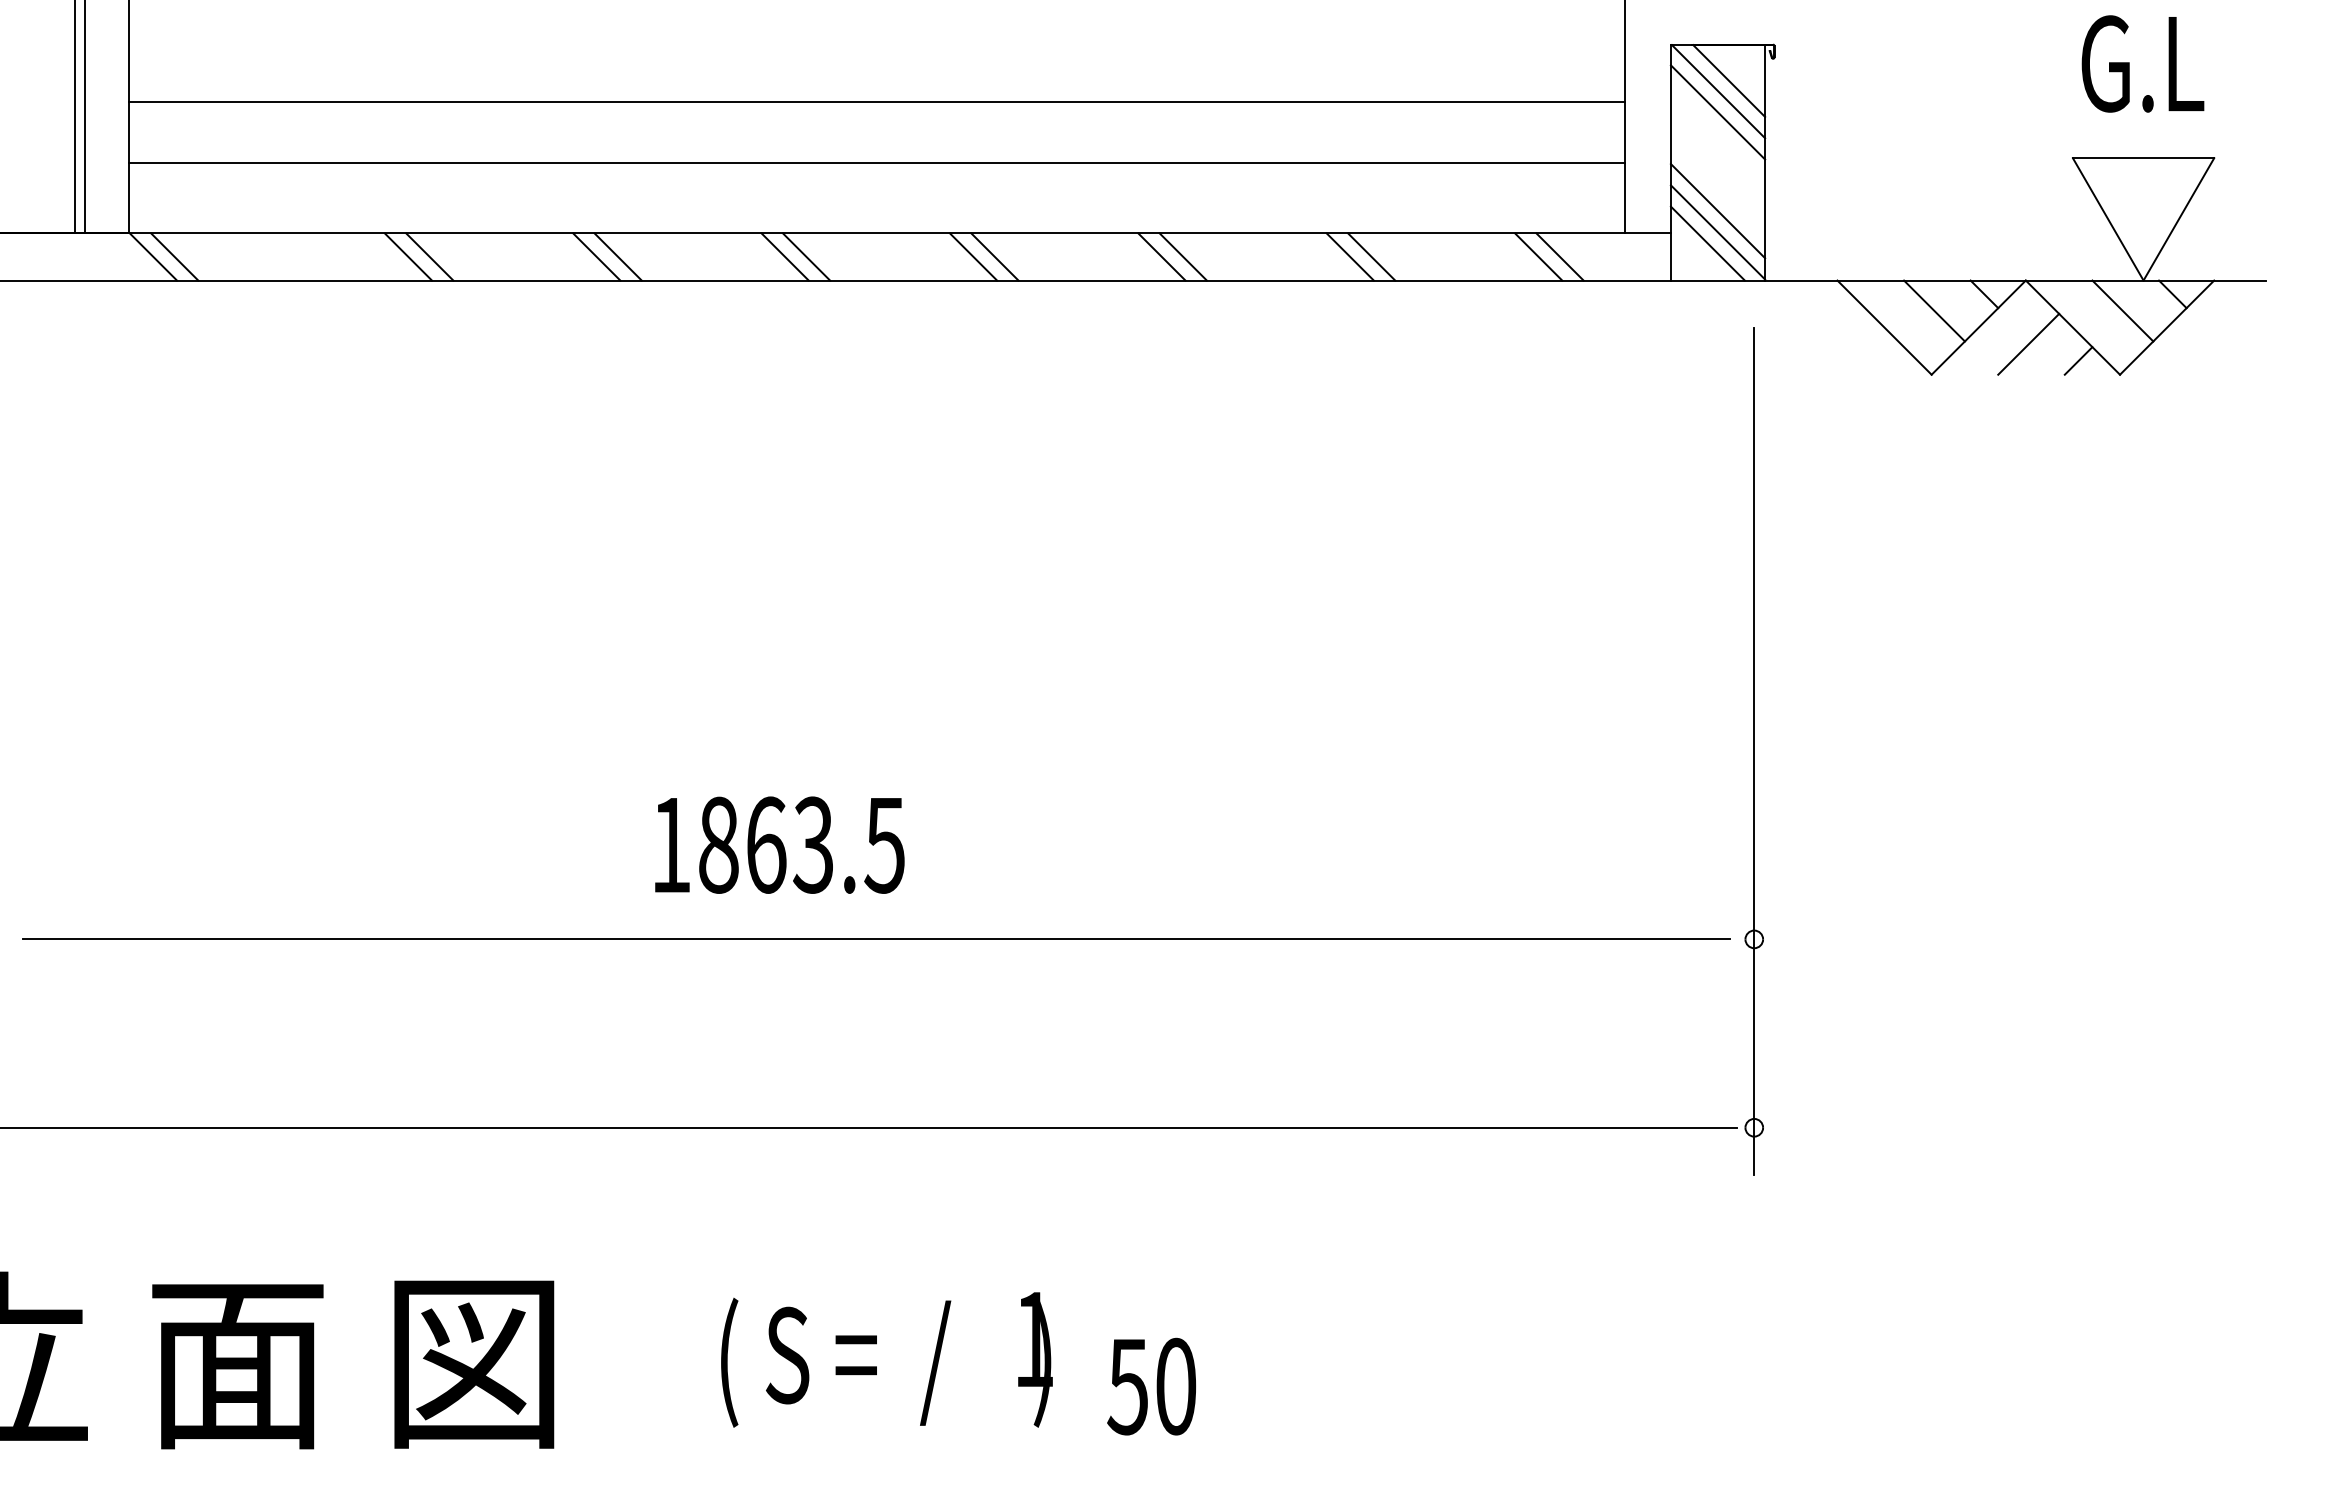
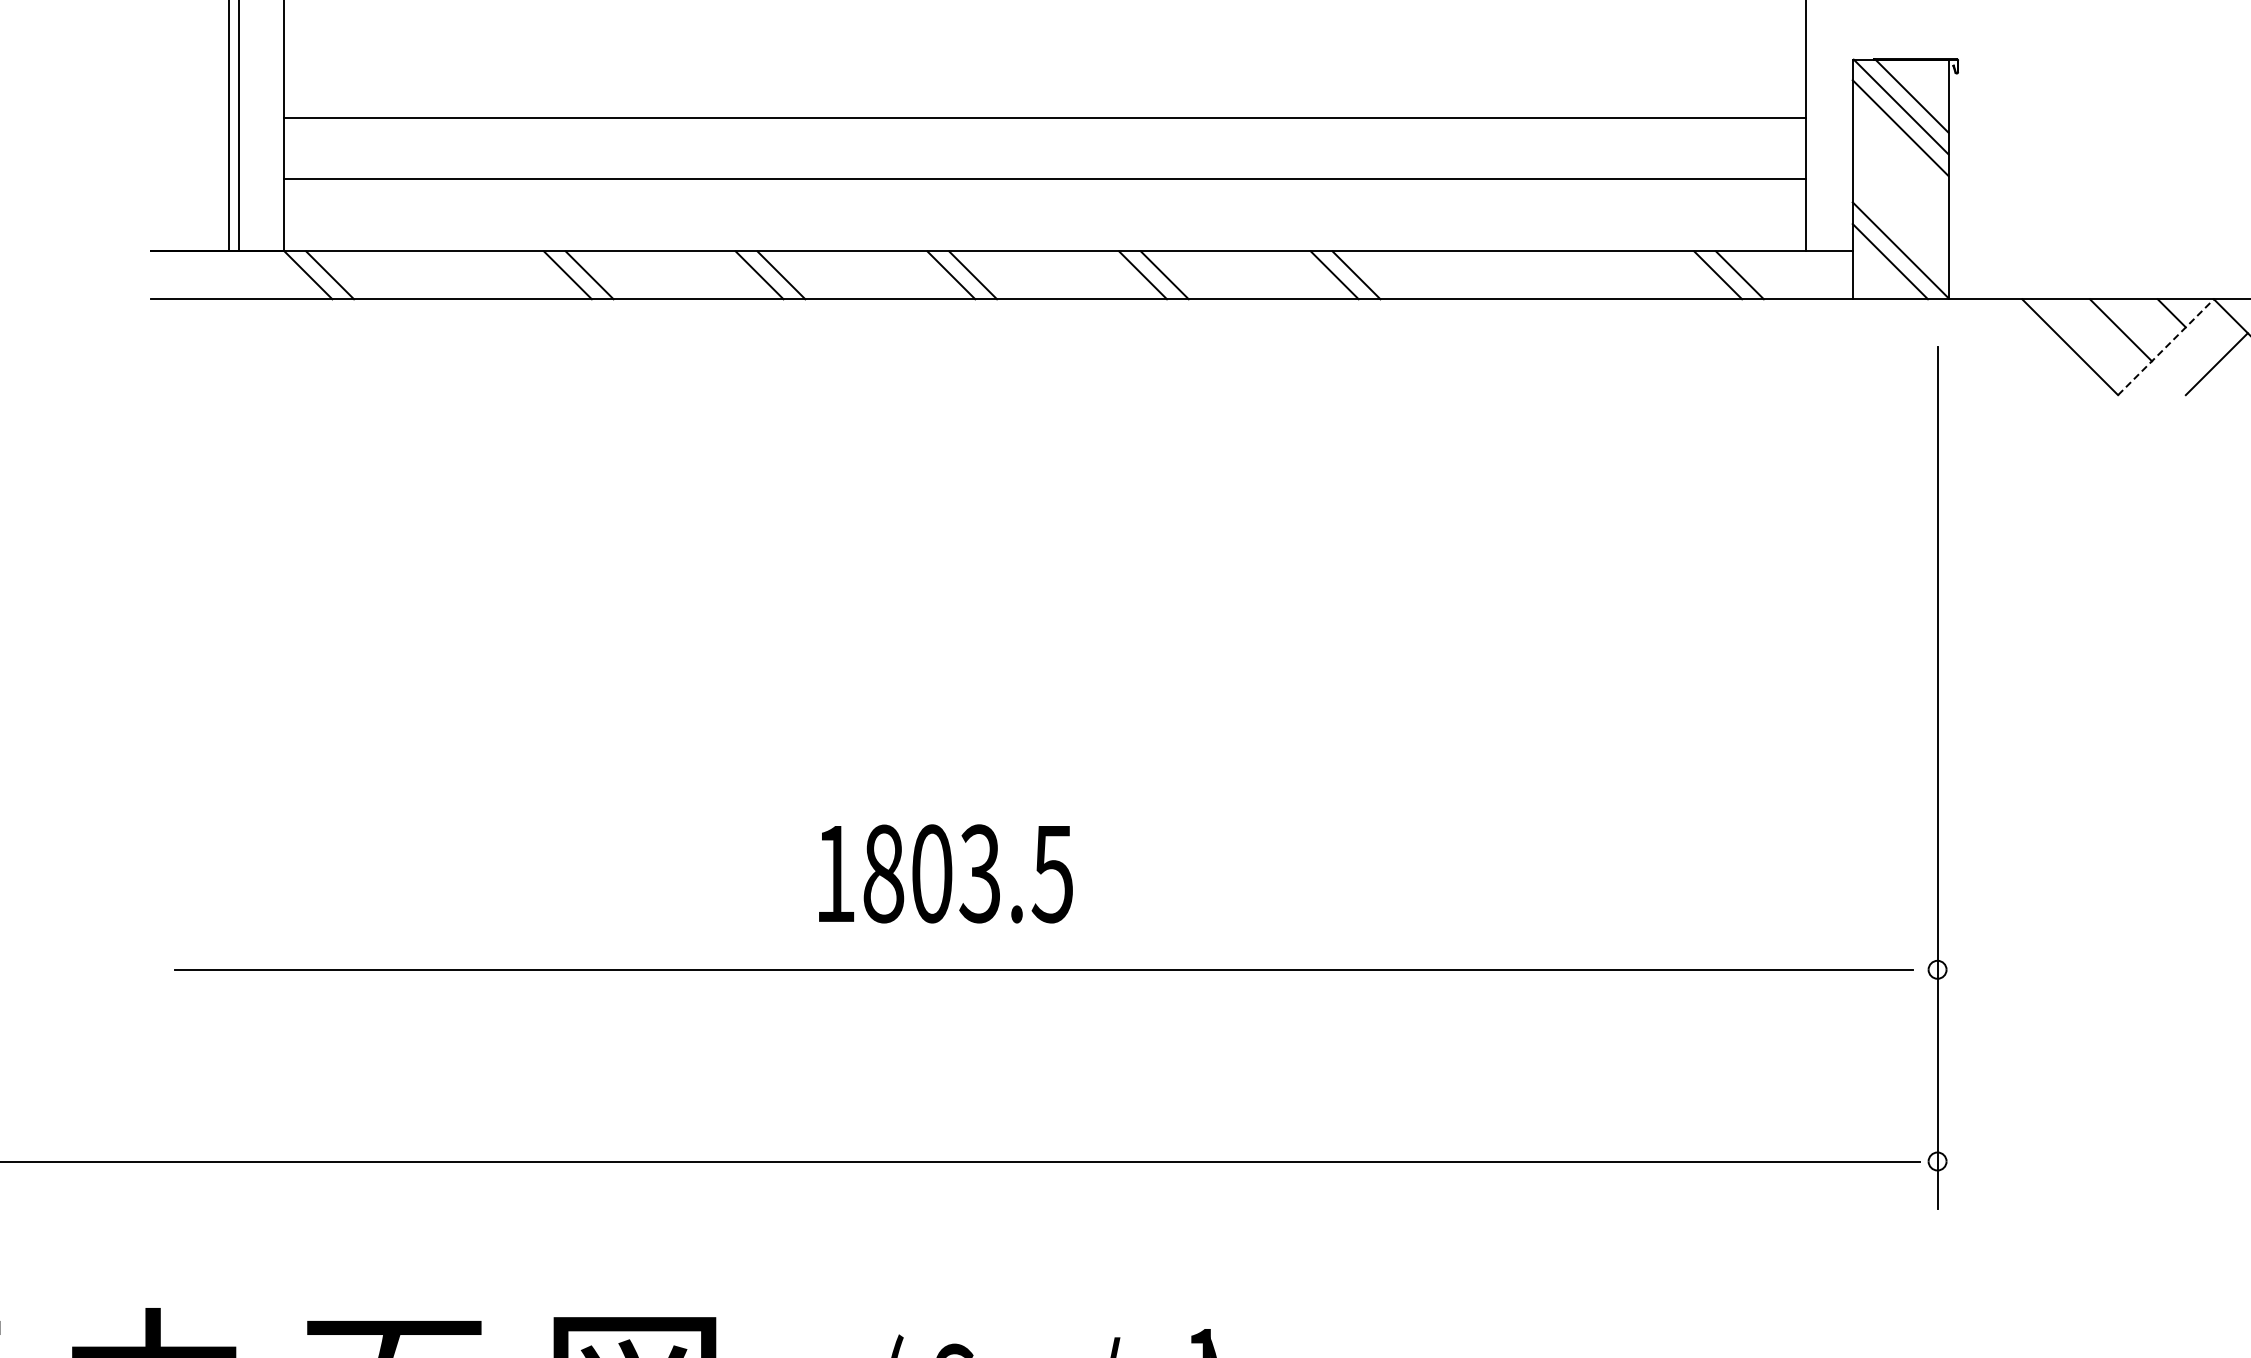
line: (1717, 211) -> (1900, 229), removed
line: (1349, 256) -> (1525, 274), removed
line: (1371, 256) -> (1548, 274), removed
line: (1978, 327) -> (2165, 347), solid -> dashed
text: (766, 844) -> (932, 873), 1863.5 -> 1803.5

